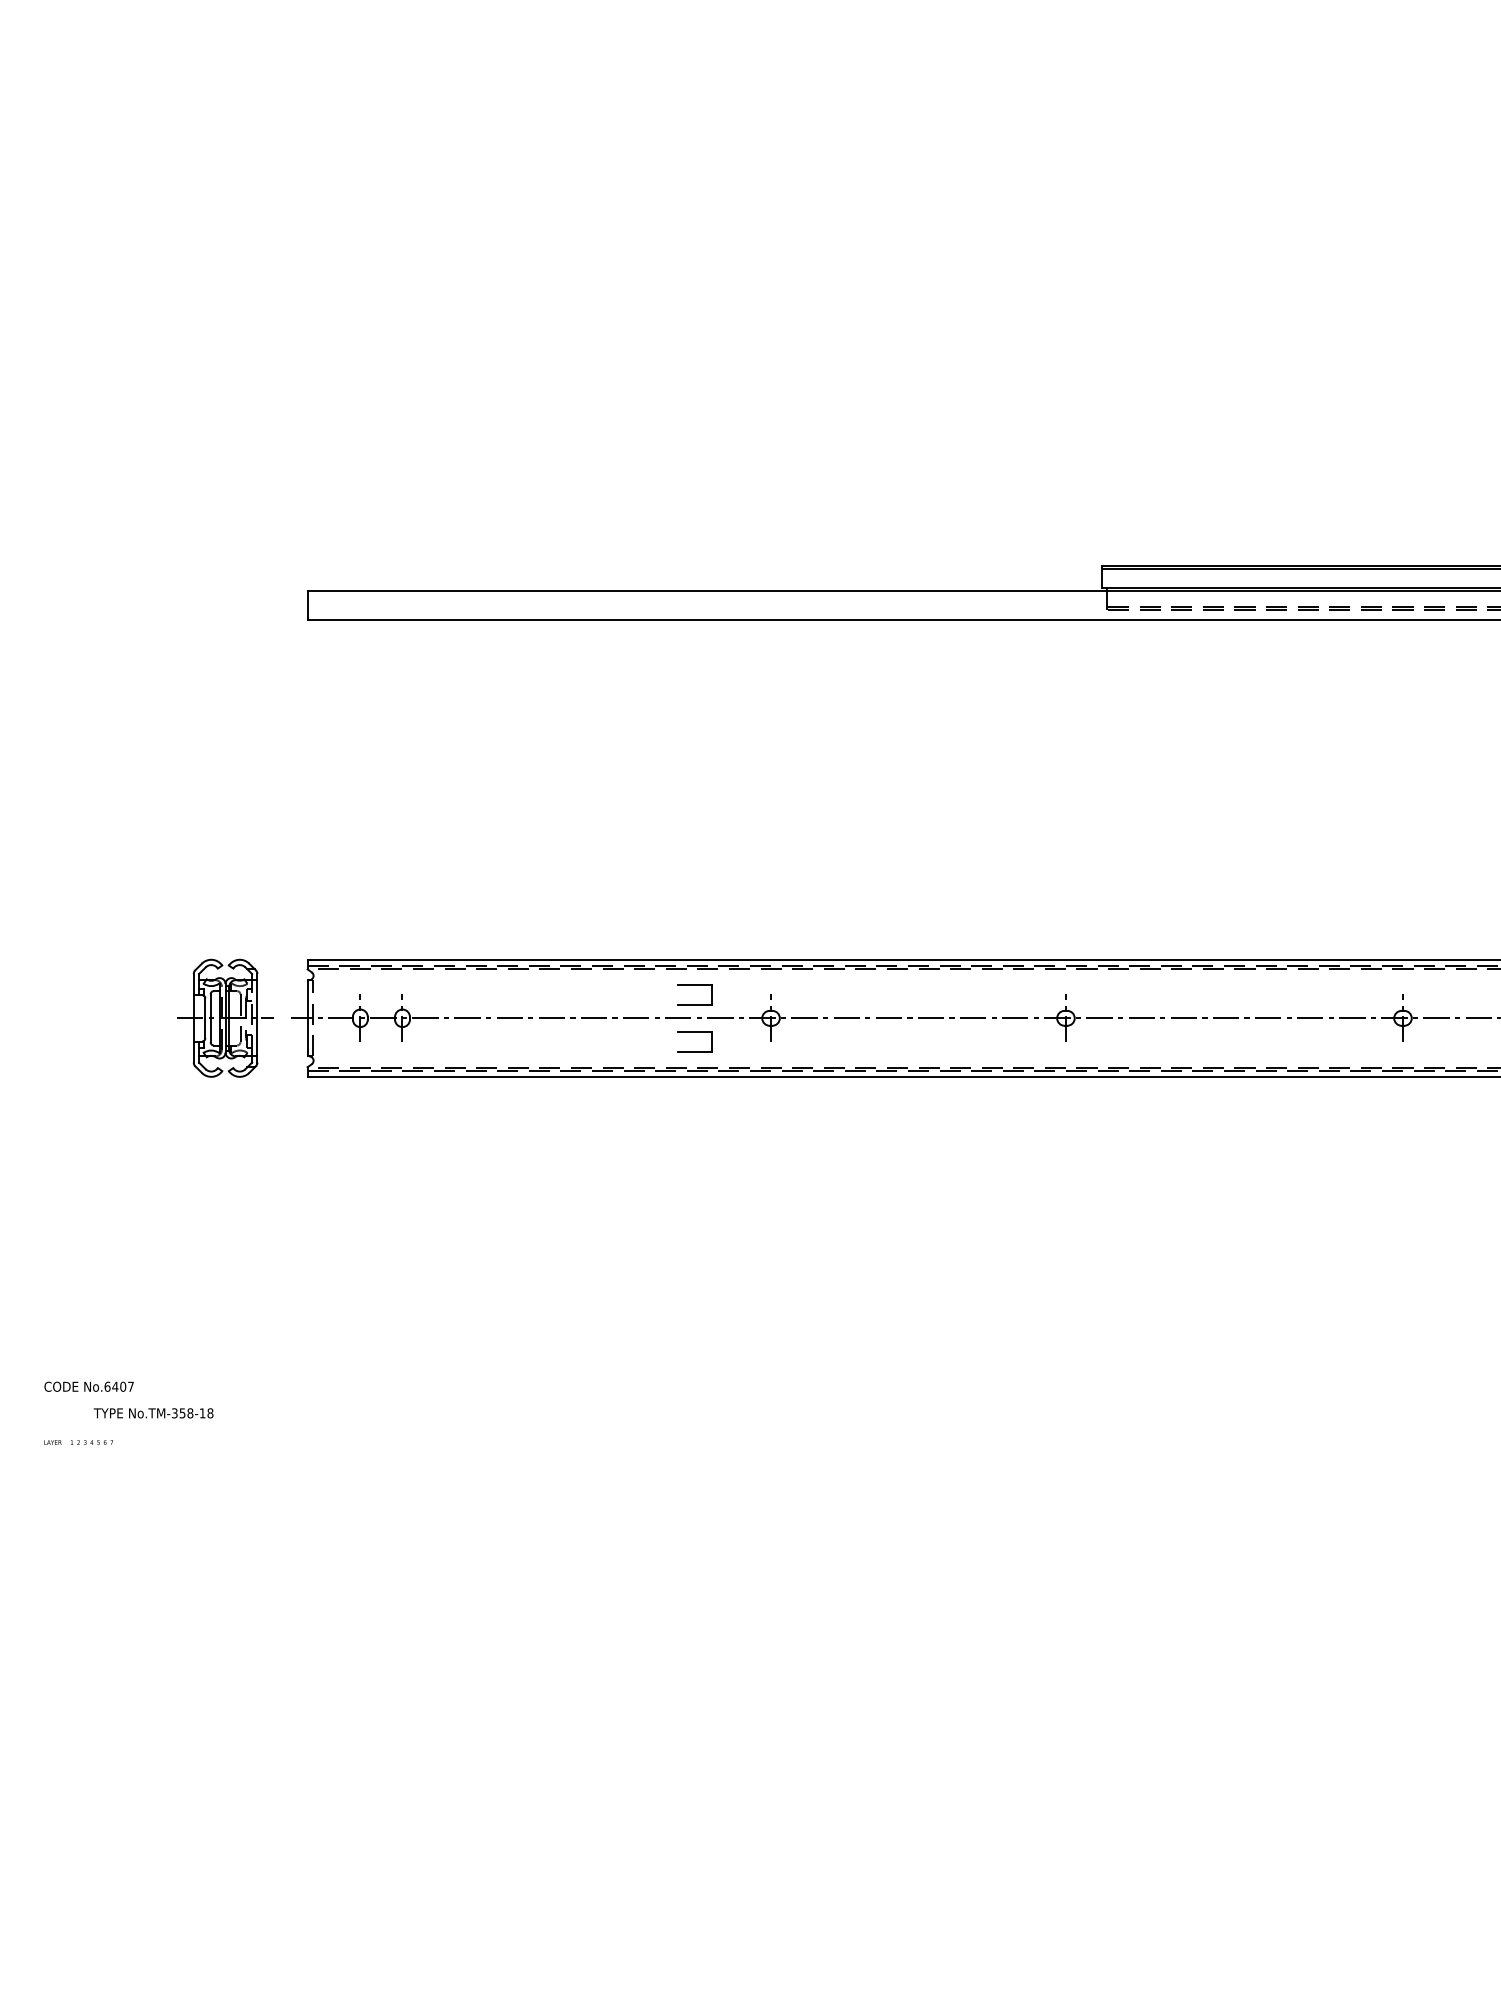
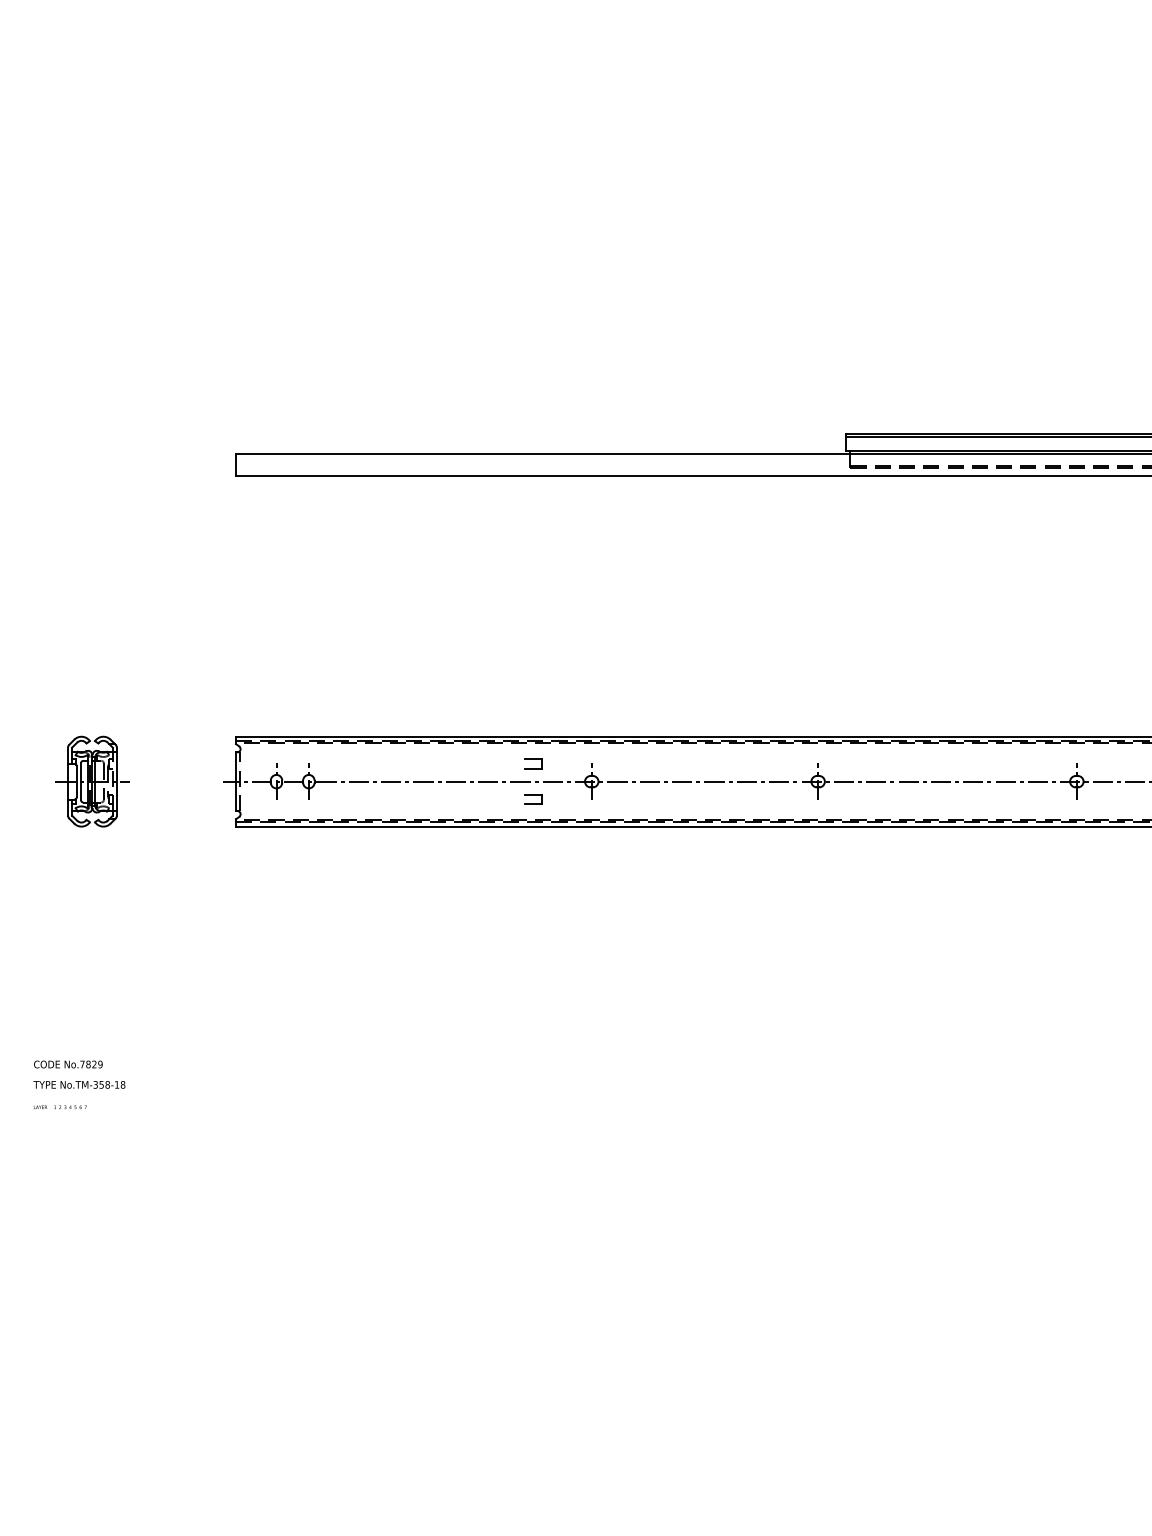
part: (694, 994) -> (533, 763), size x0.62
part: (225, 1017) -> (92, 781), moved
part: (694, 1041) -> (533, 799), size x0.62
text: (118, 1386) -> (90, 1064), No.6407 -> No.7829
text: (153, 1413) -> (79, 1085), moved

